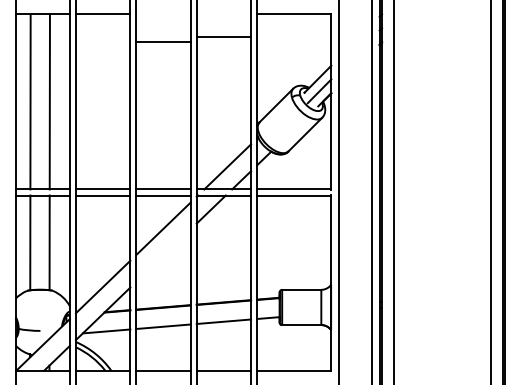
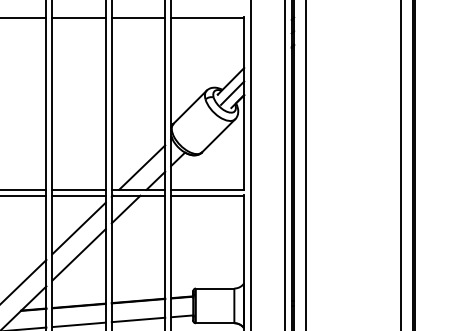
line: (223, 37) -> (138, 17), moved
line: (163, 42) -> (79, 17), moved
line: (163, 255) -> (79, 254), added

